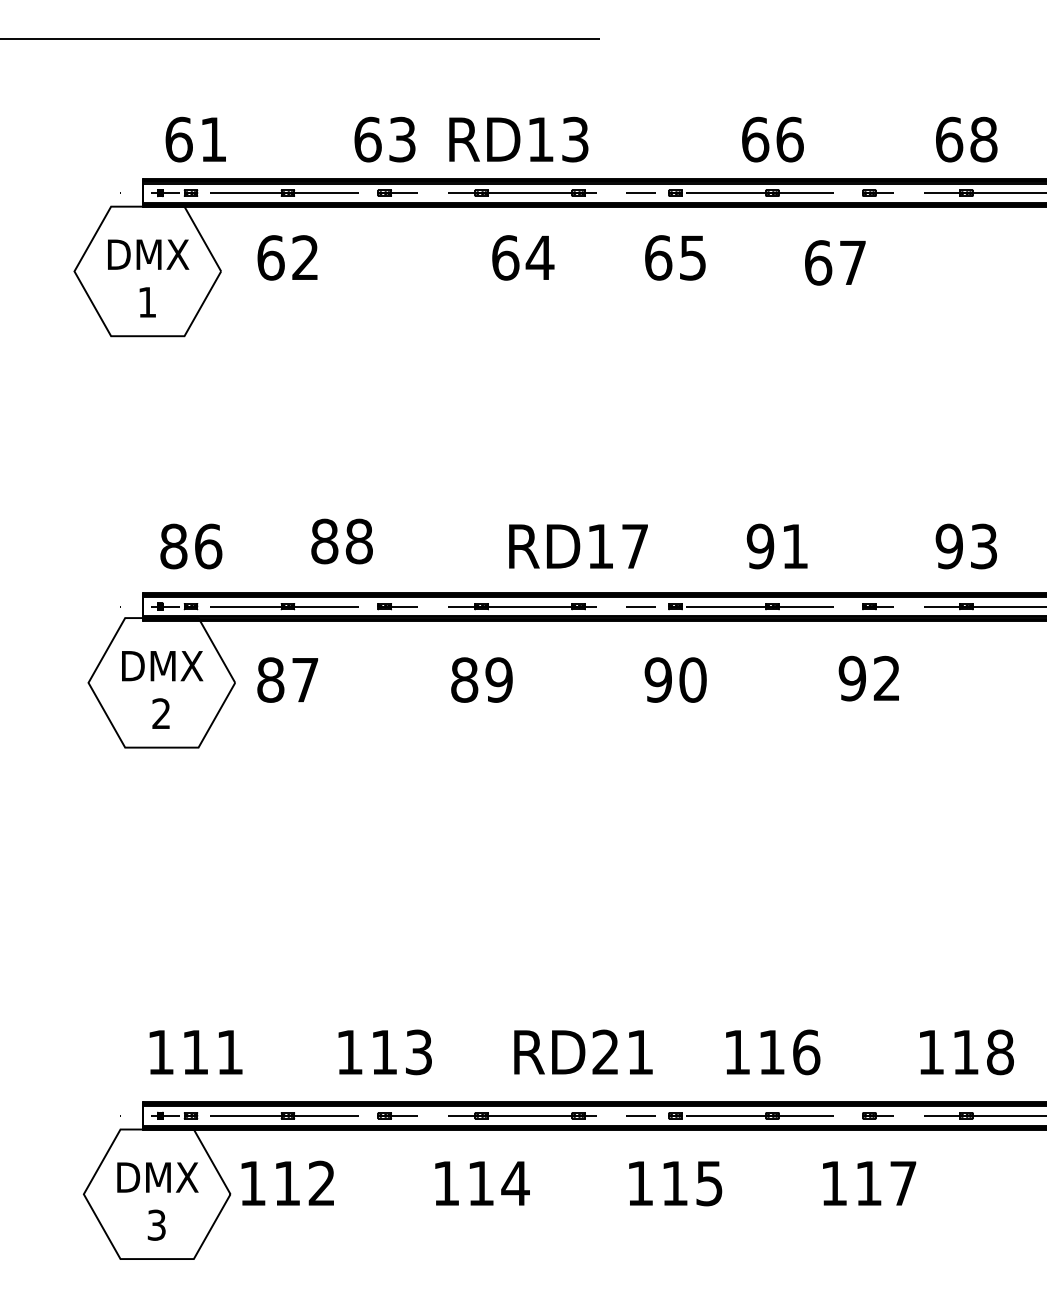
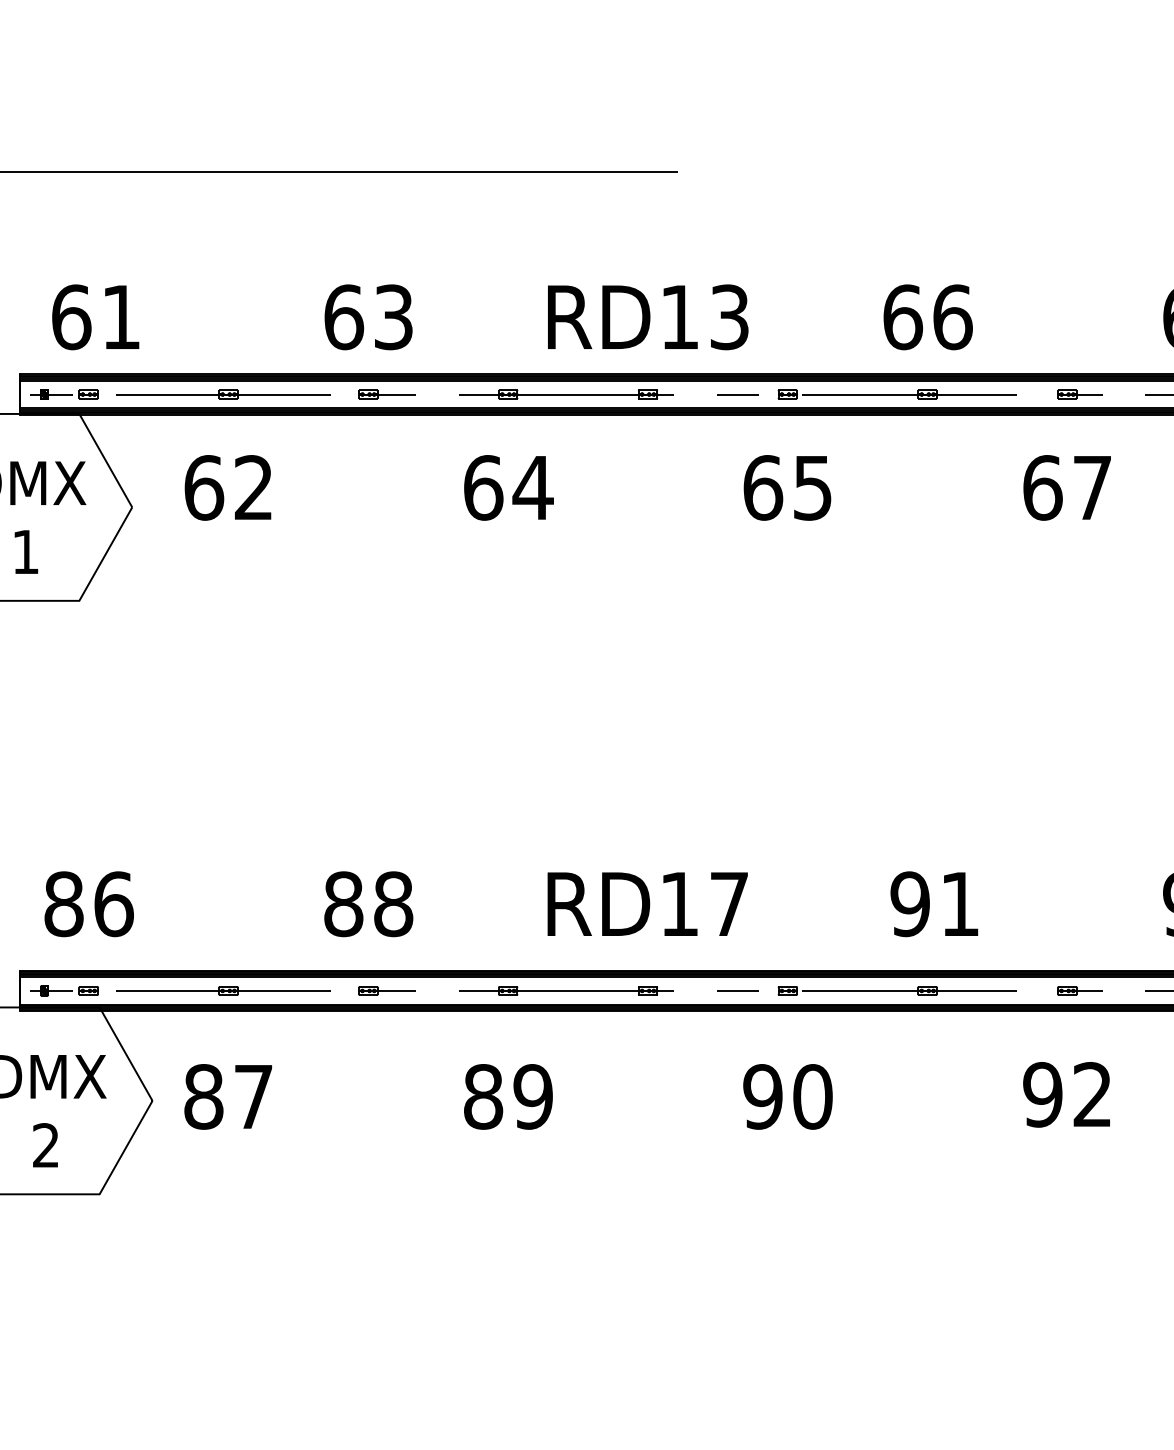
text: (518, 139) -> (647, 317), moved
text: (523, 257) -> (509, 487), moved
text: (835, 262) -> (1067, 487), moved
text: (341, 541) -> (367, 904), moved

